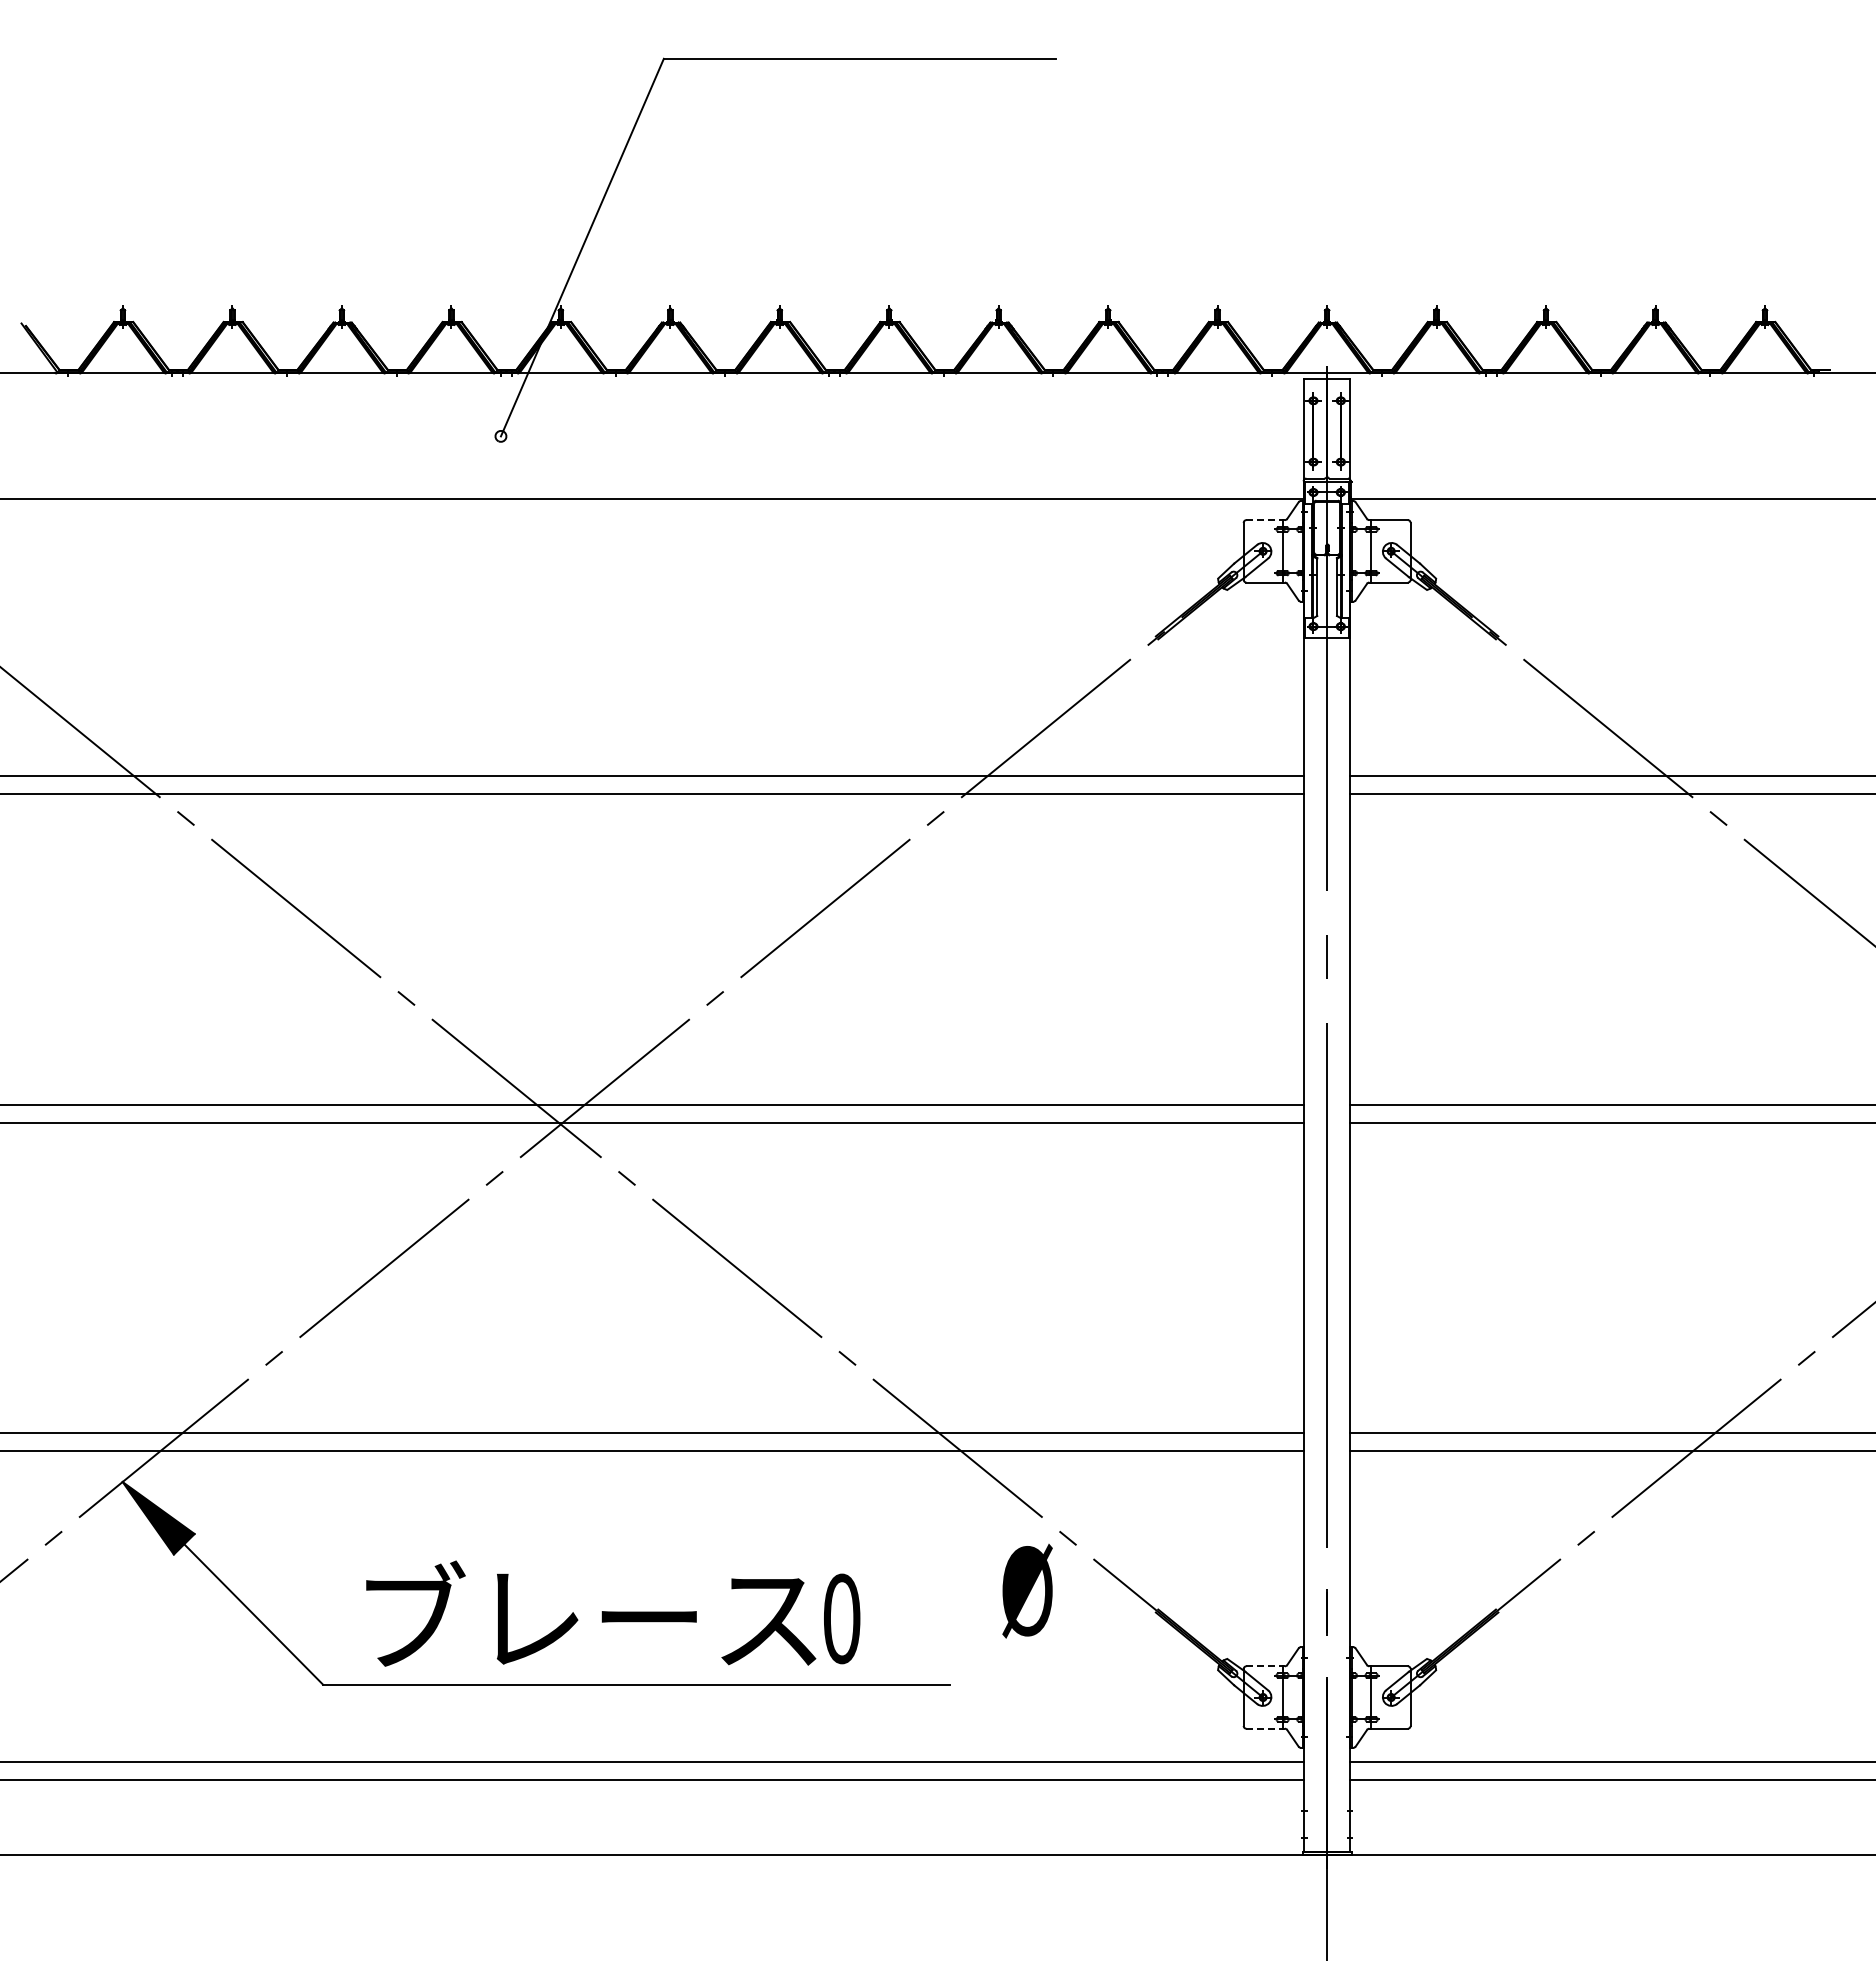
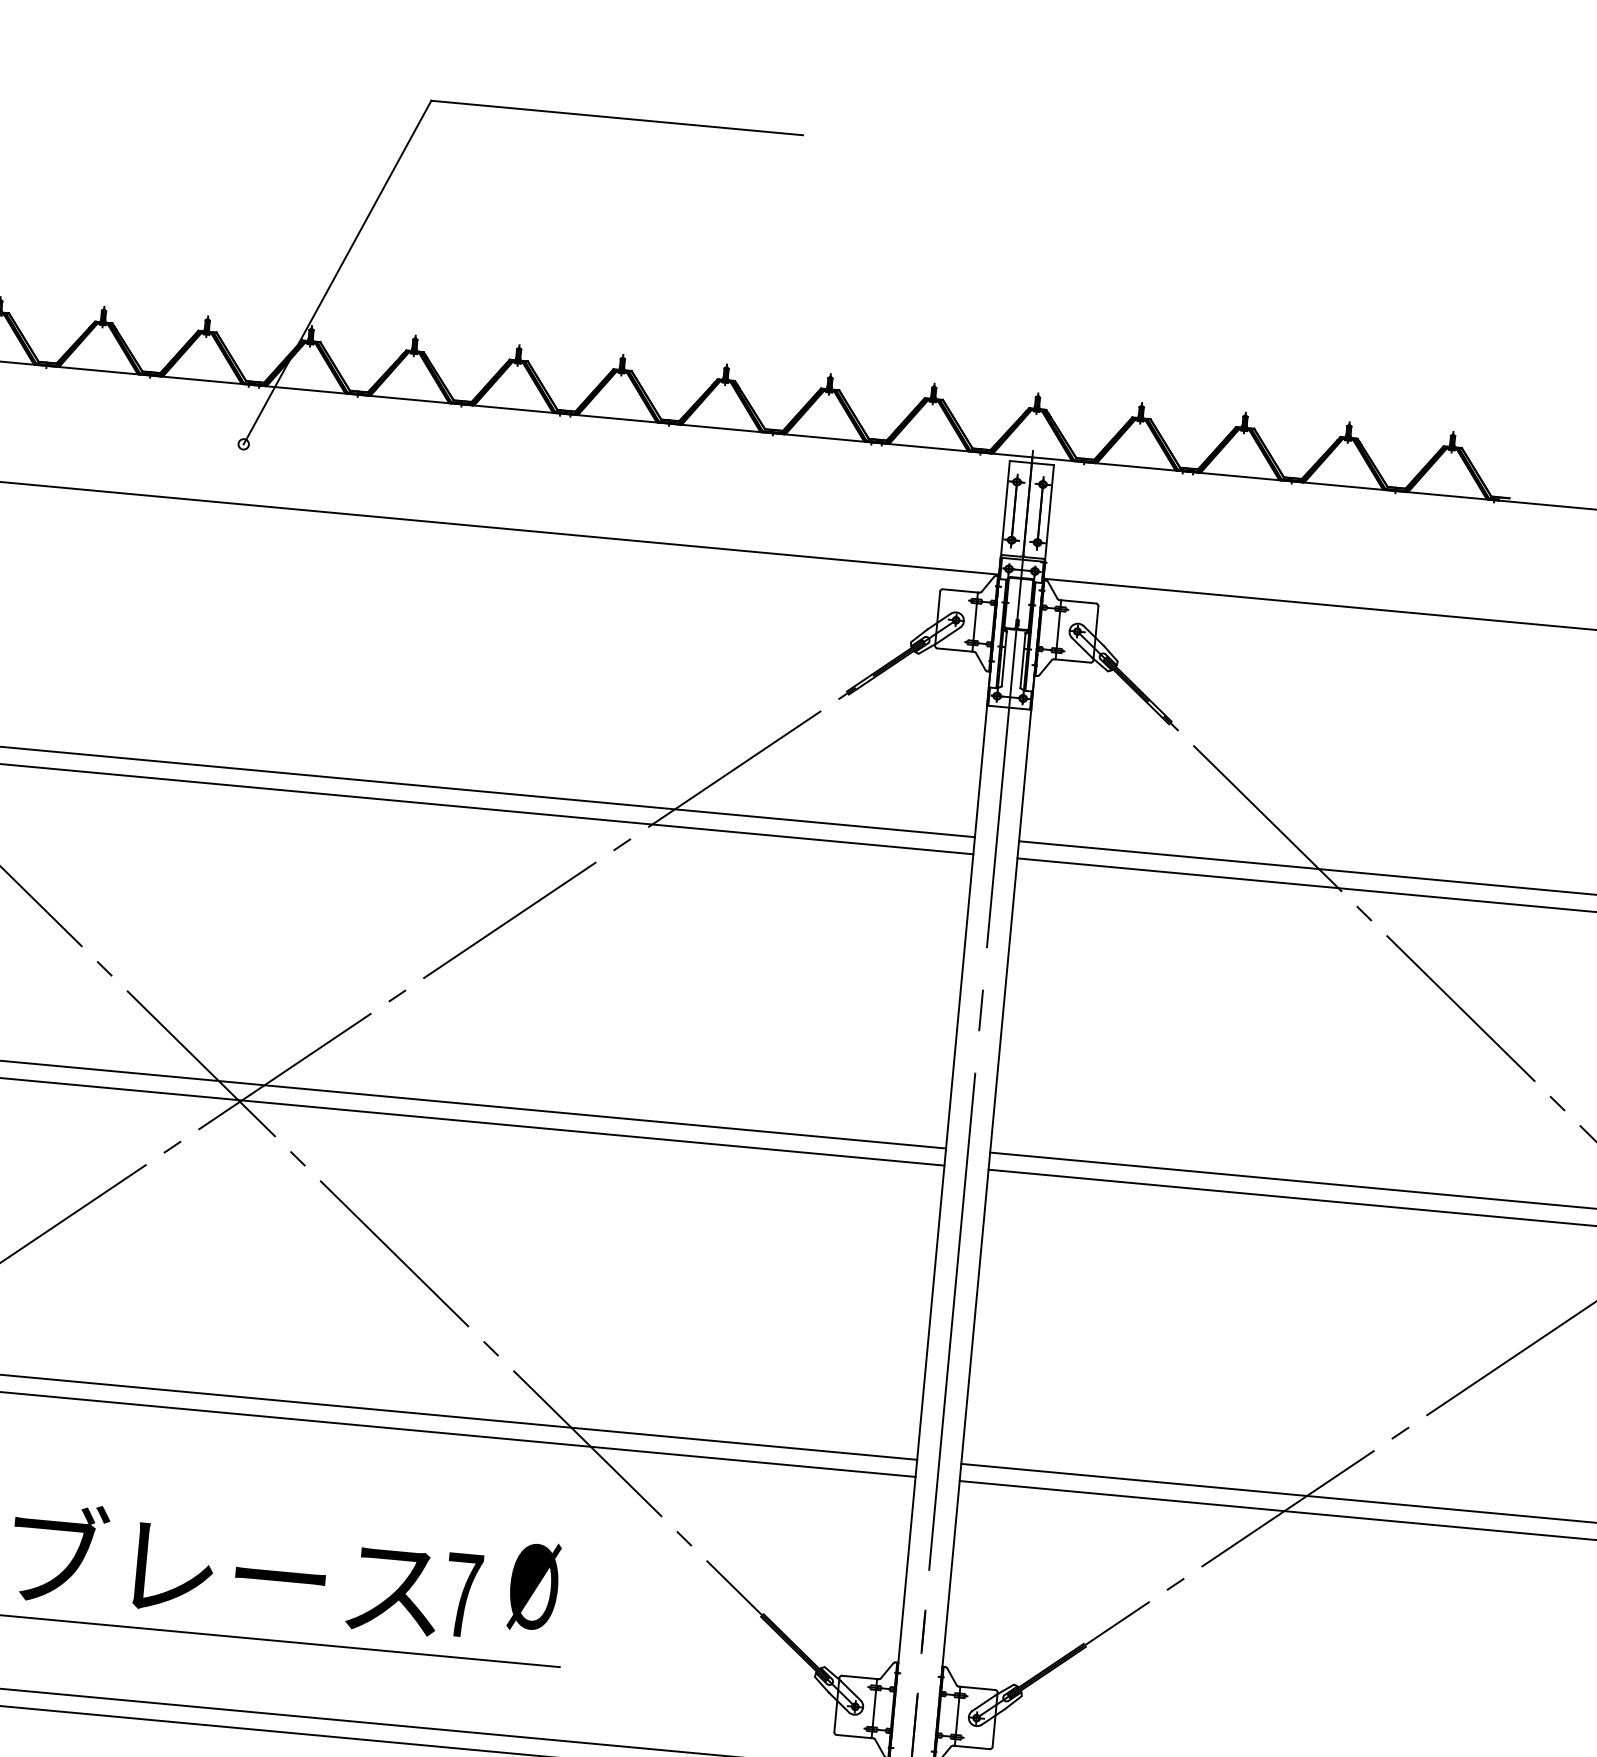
line: (1266, 520) -> (962, 591), dashed -> solid
text: (1027, 1590) -> (534, 1586), moved
text: (841, 1618) -> (462, 1594), 0 -> 7
line: (1266, 1666) -> (861, 1677), dashed -> solid
line: (1266, 1728) -> (855, 1736), dashed -> solid

